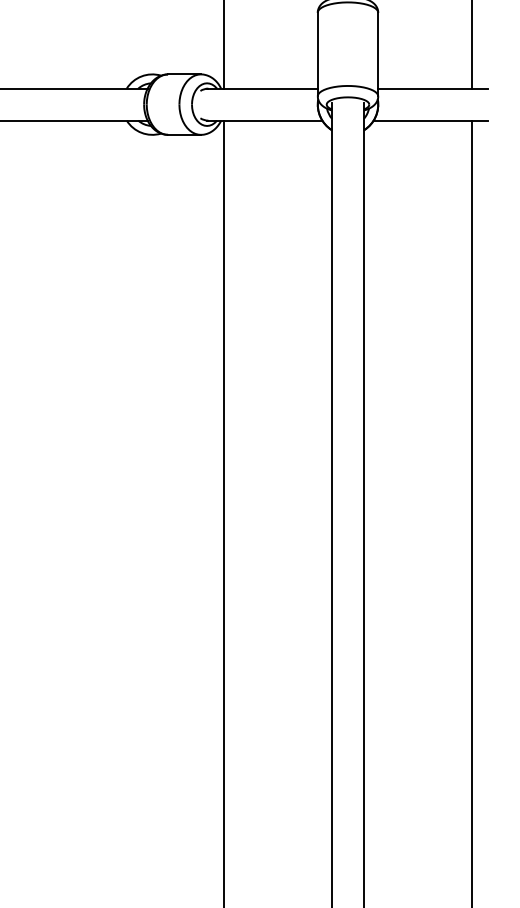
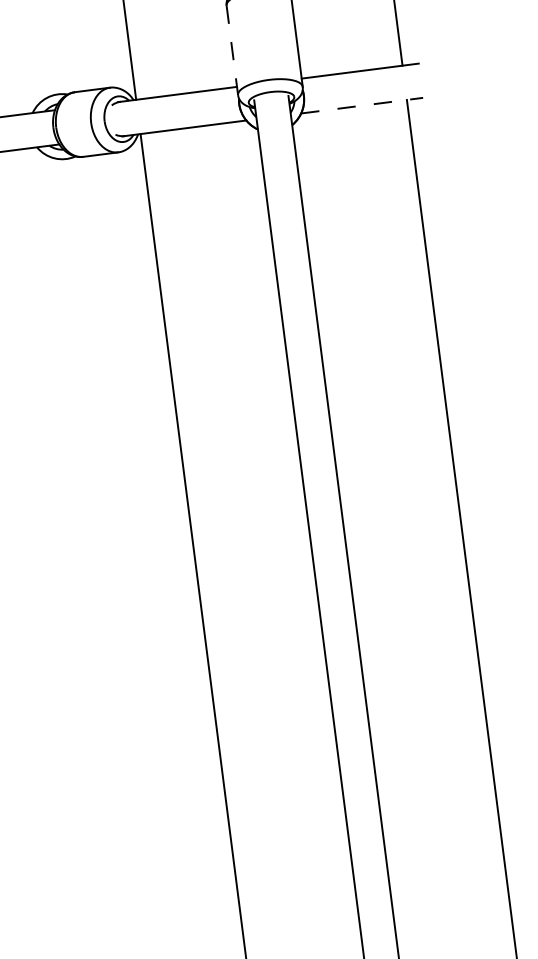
line: (317, 54) -> (232, 50), solid -> dashed
line: (430, 120) -> (361, 105), solid -> dashed

